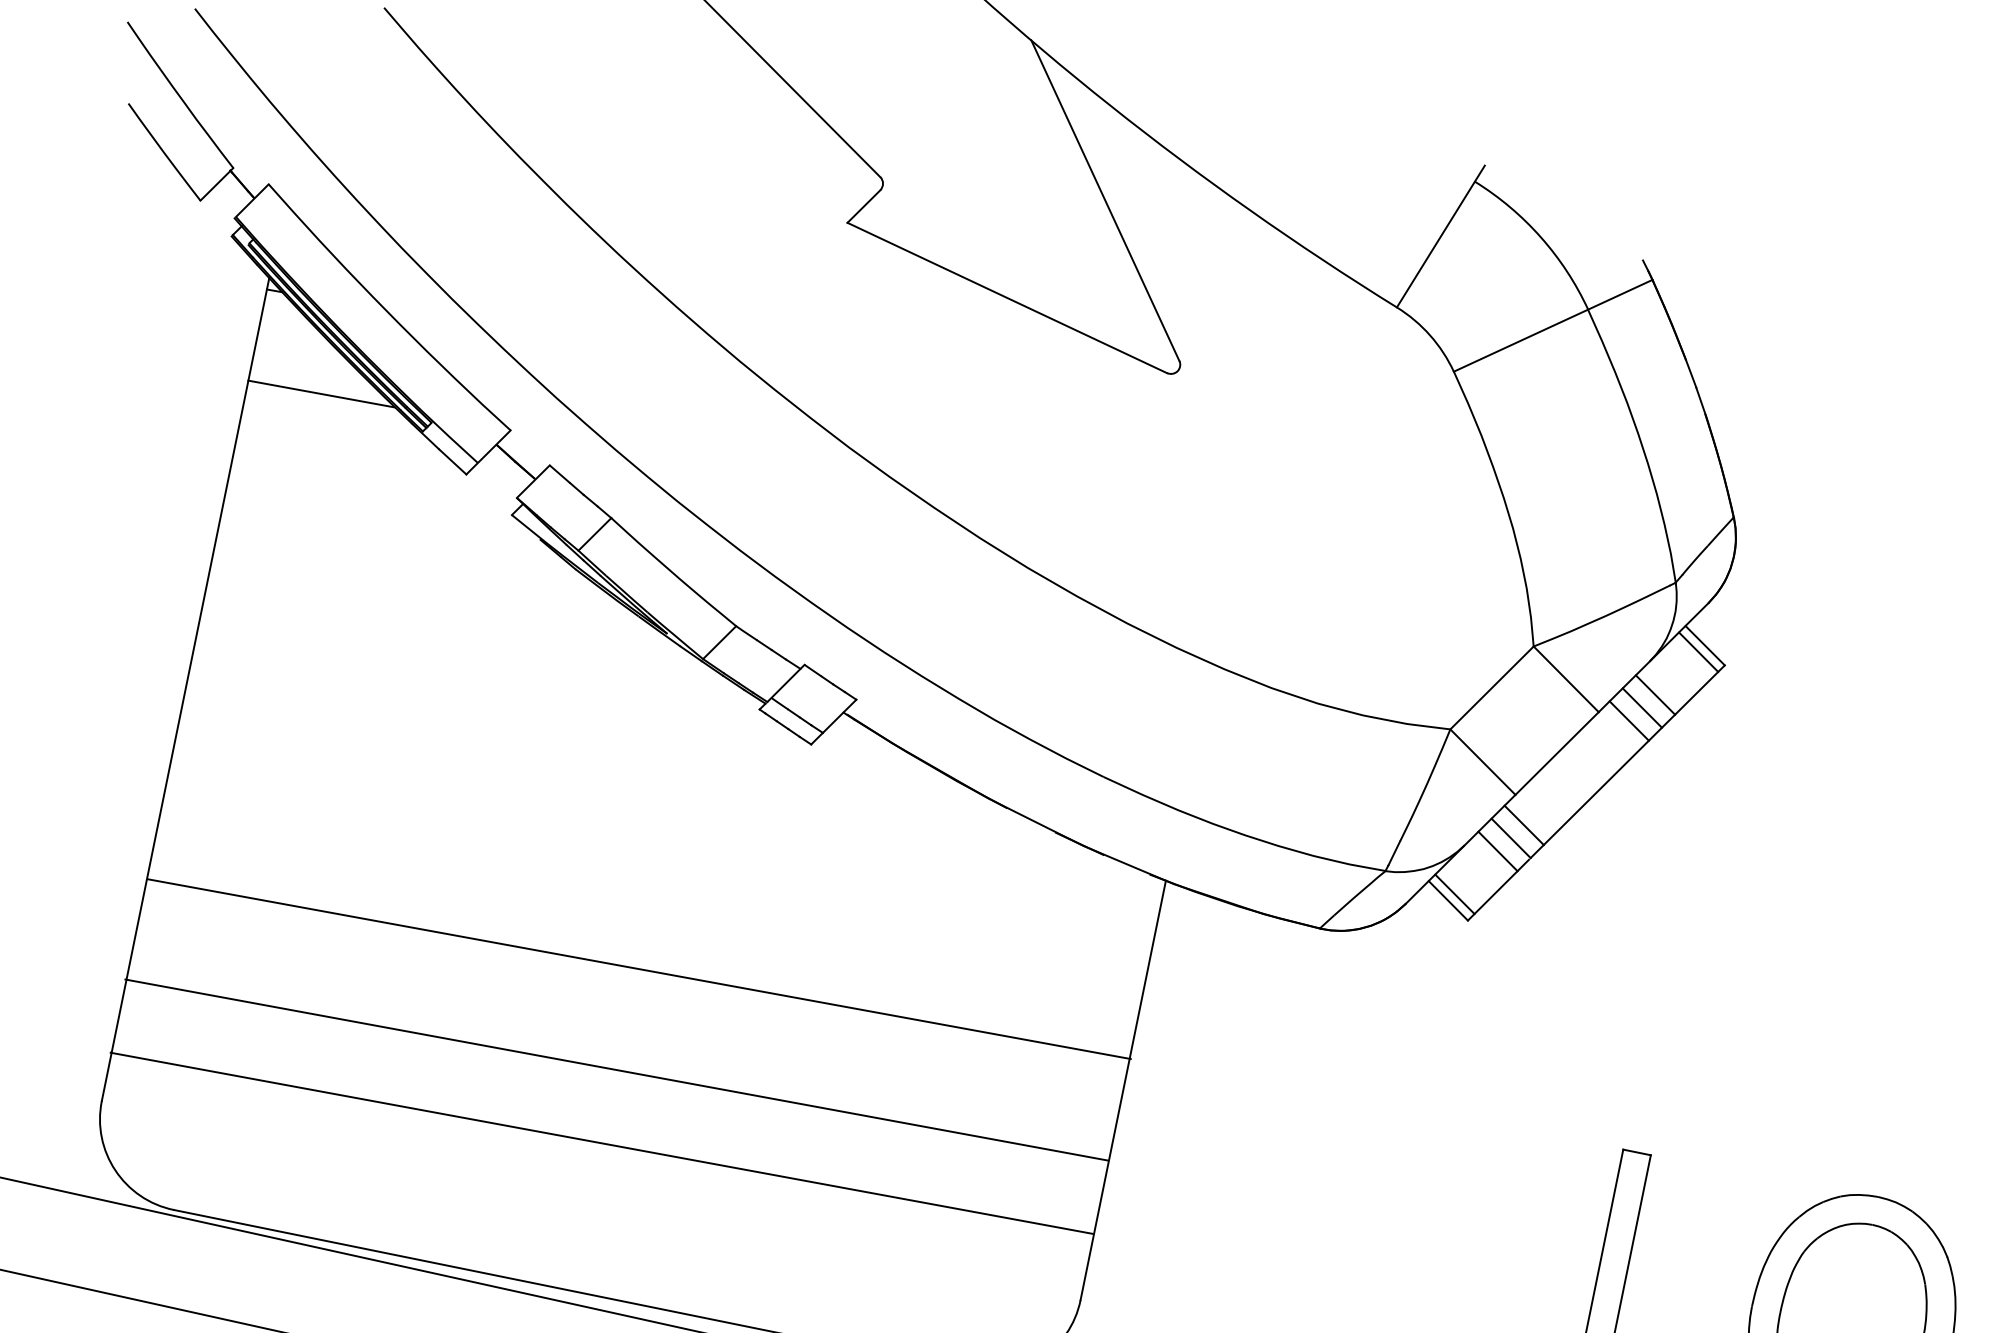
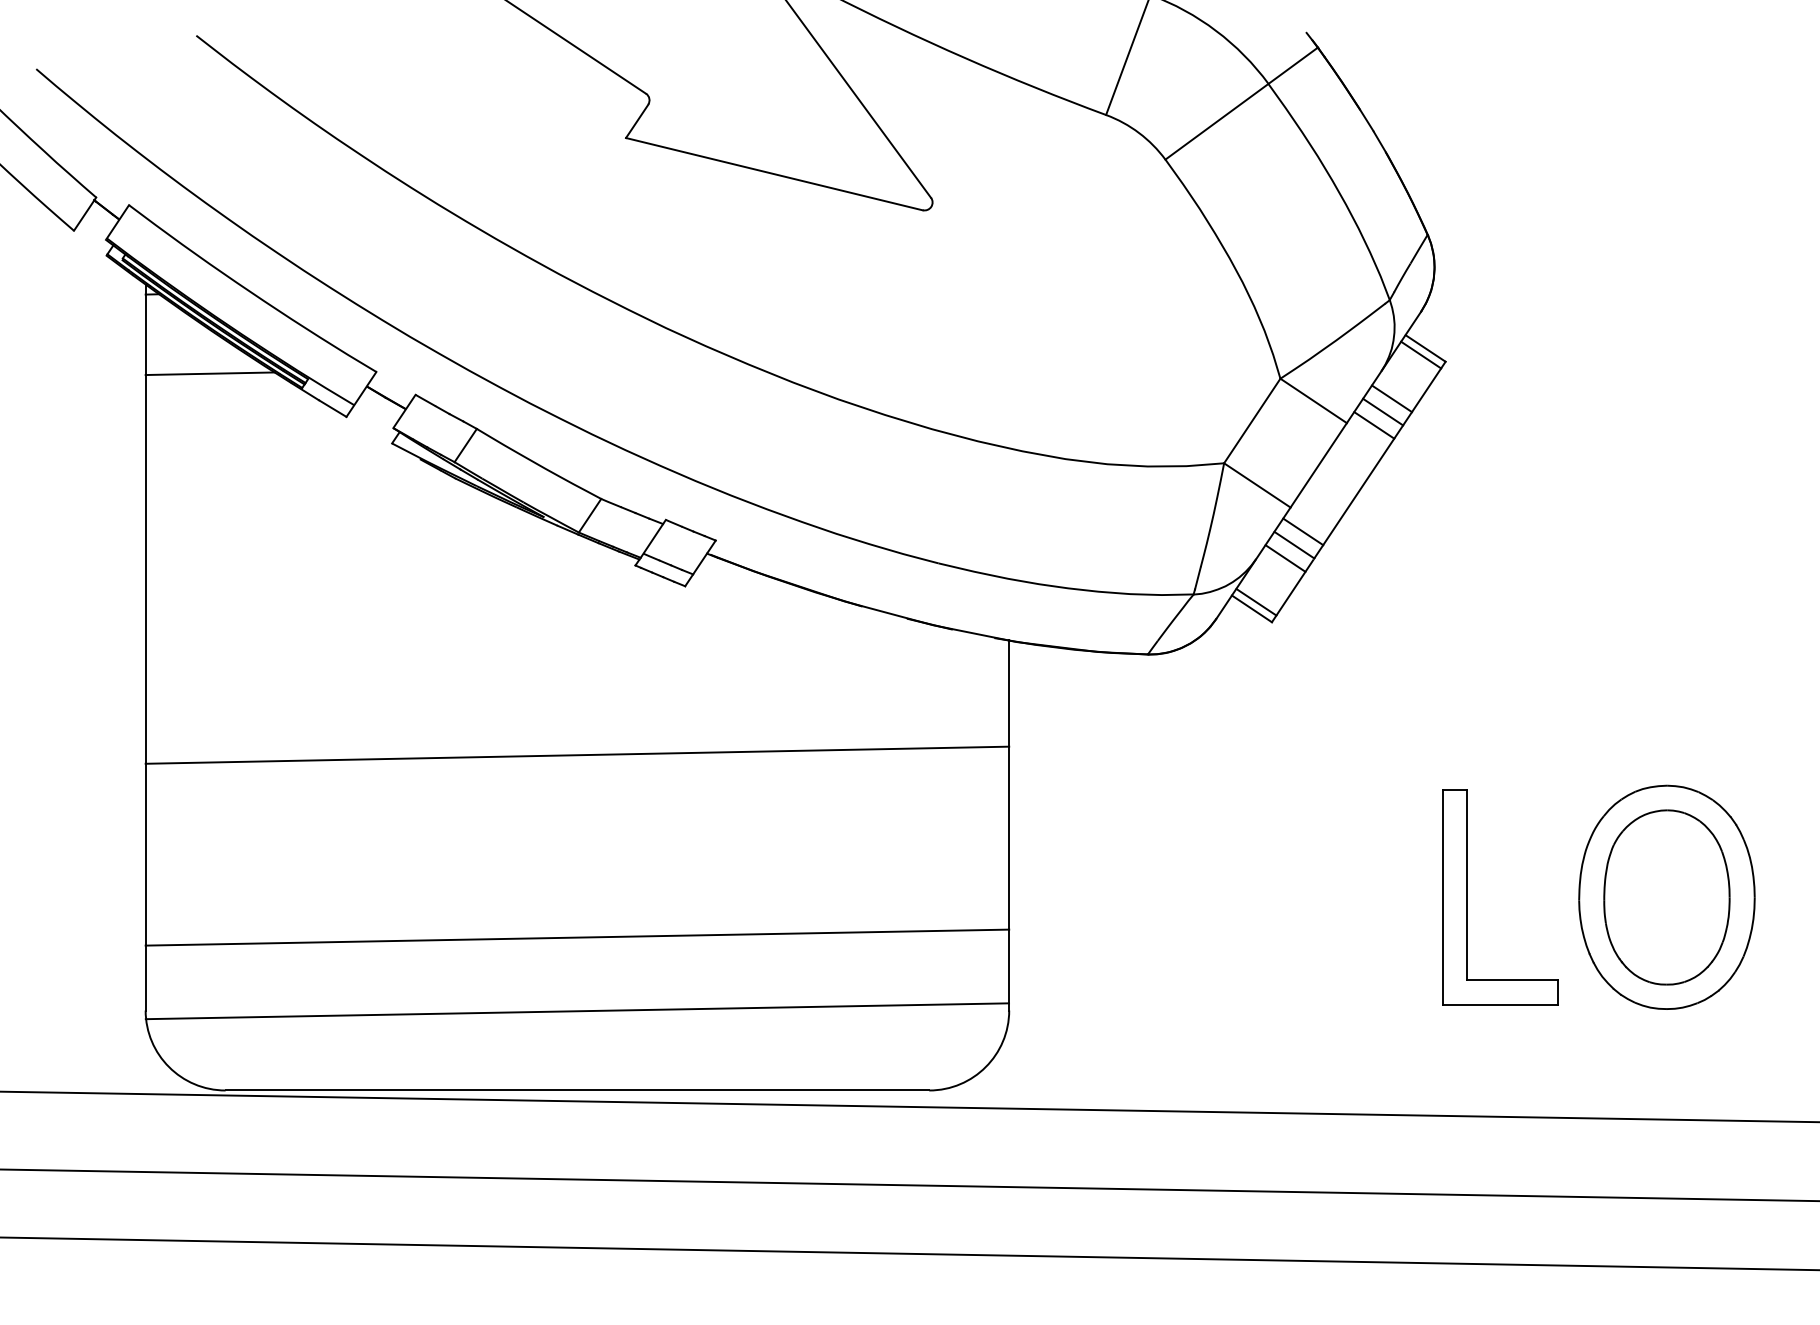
line: (639, 968) -> (577, 754), moved
line: (616, 1069) -> (577, 937), moved
line: (601, 1143) -> (577, 1011), moved

